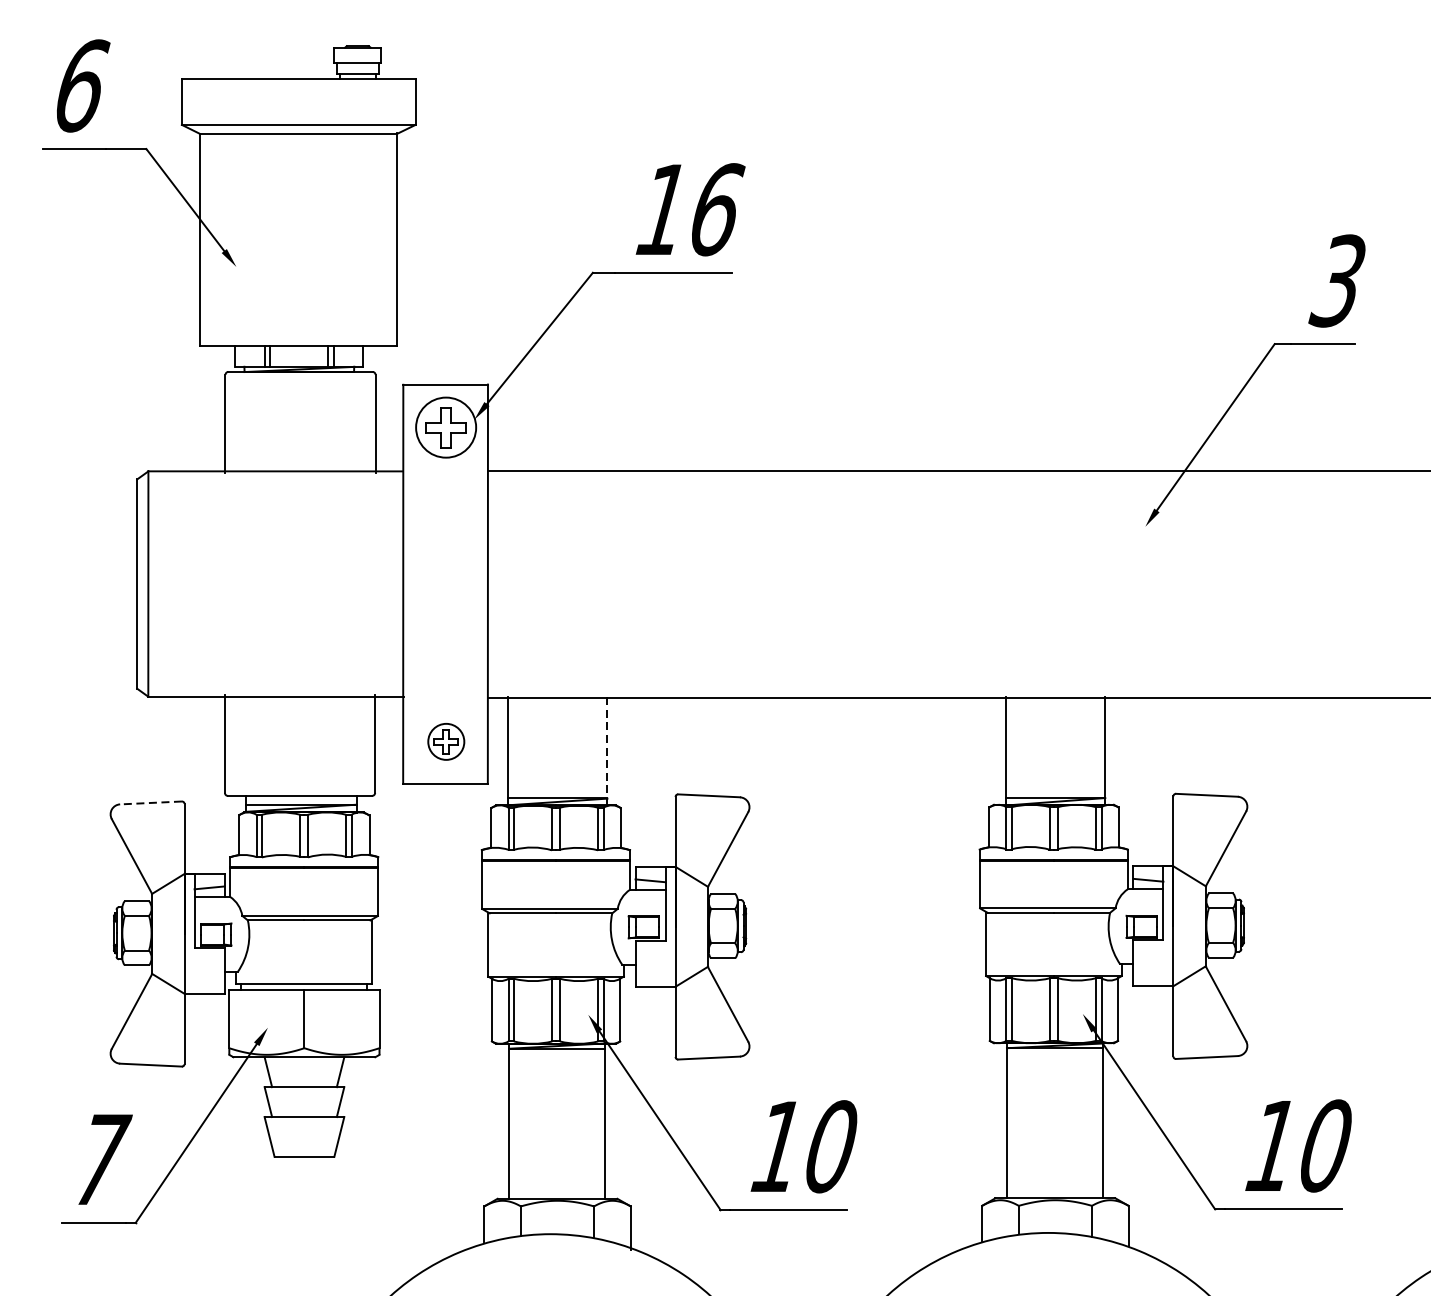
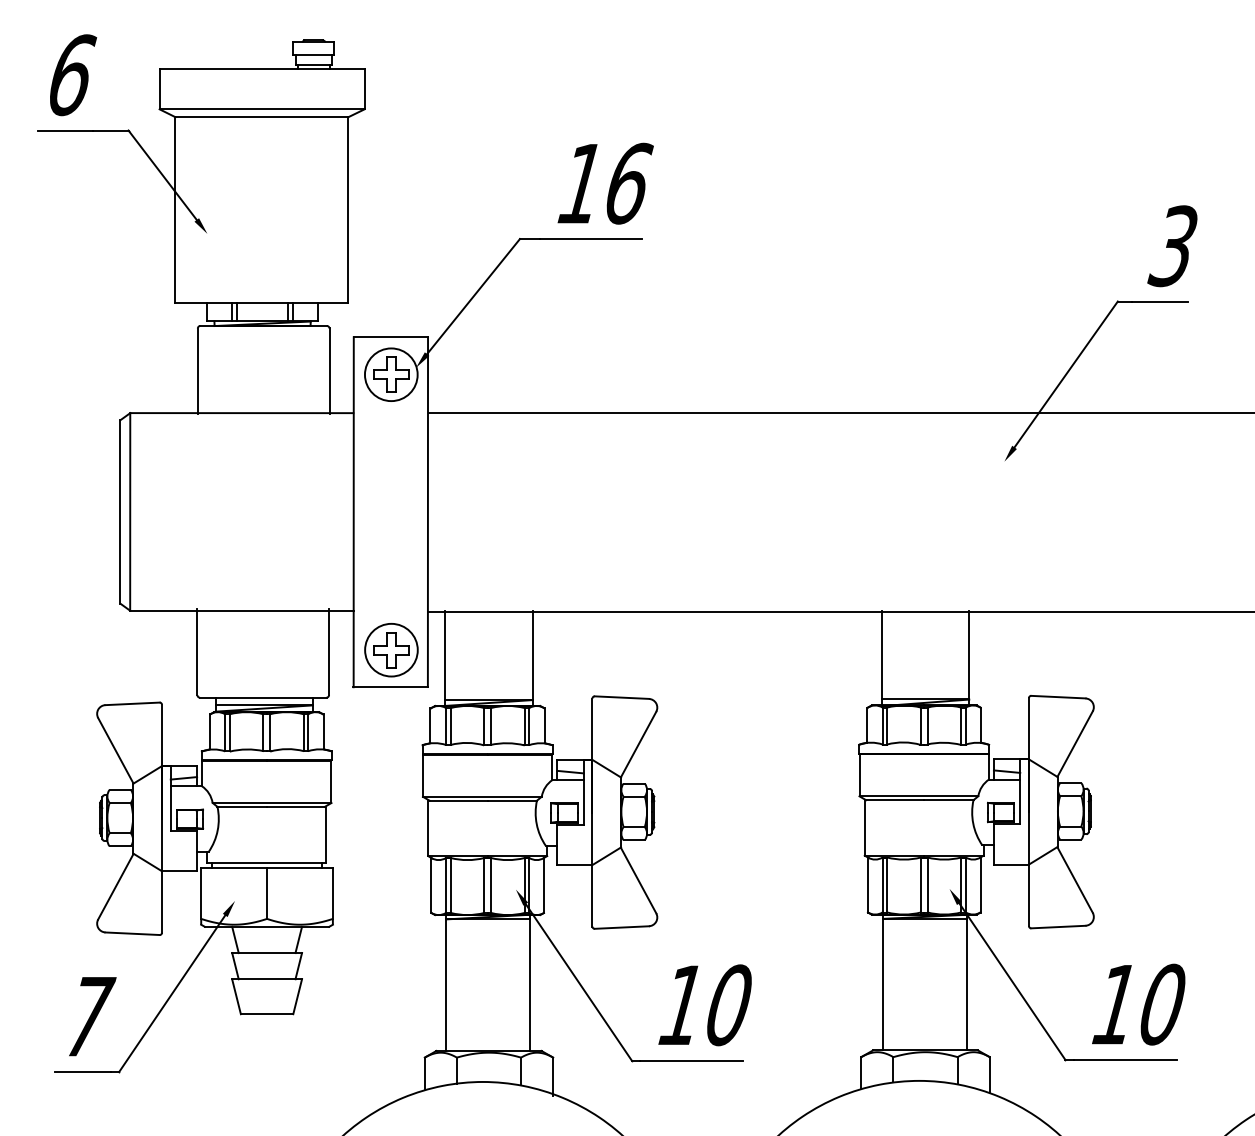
part: (446, 742) -> (391, 650), size x1.67
line: (607, 752) -> (532, 659), dashed -> solid
line: (150, 802) -> (132, 703), dashed -> solid

